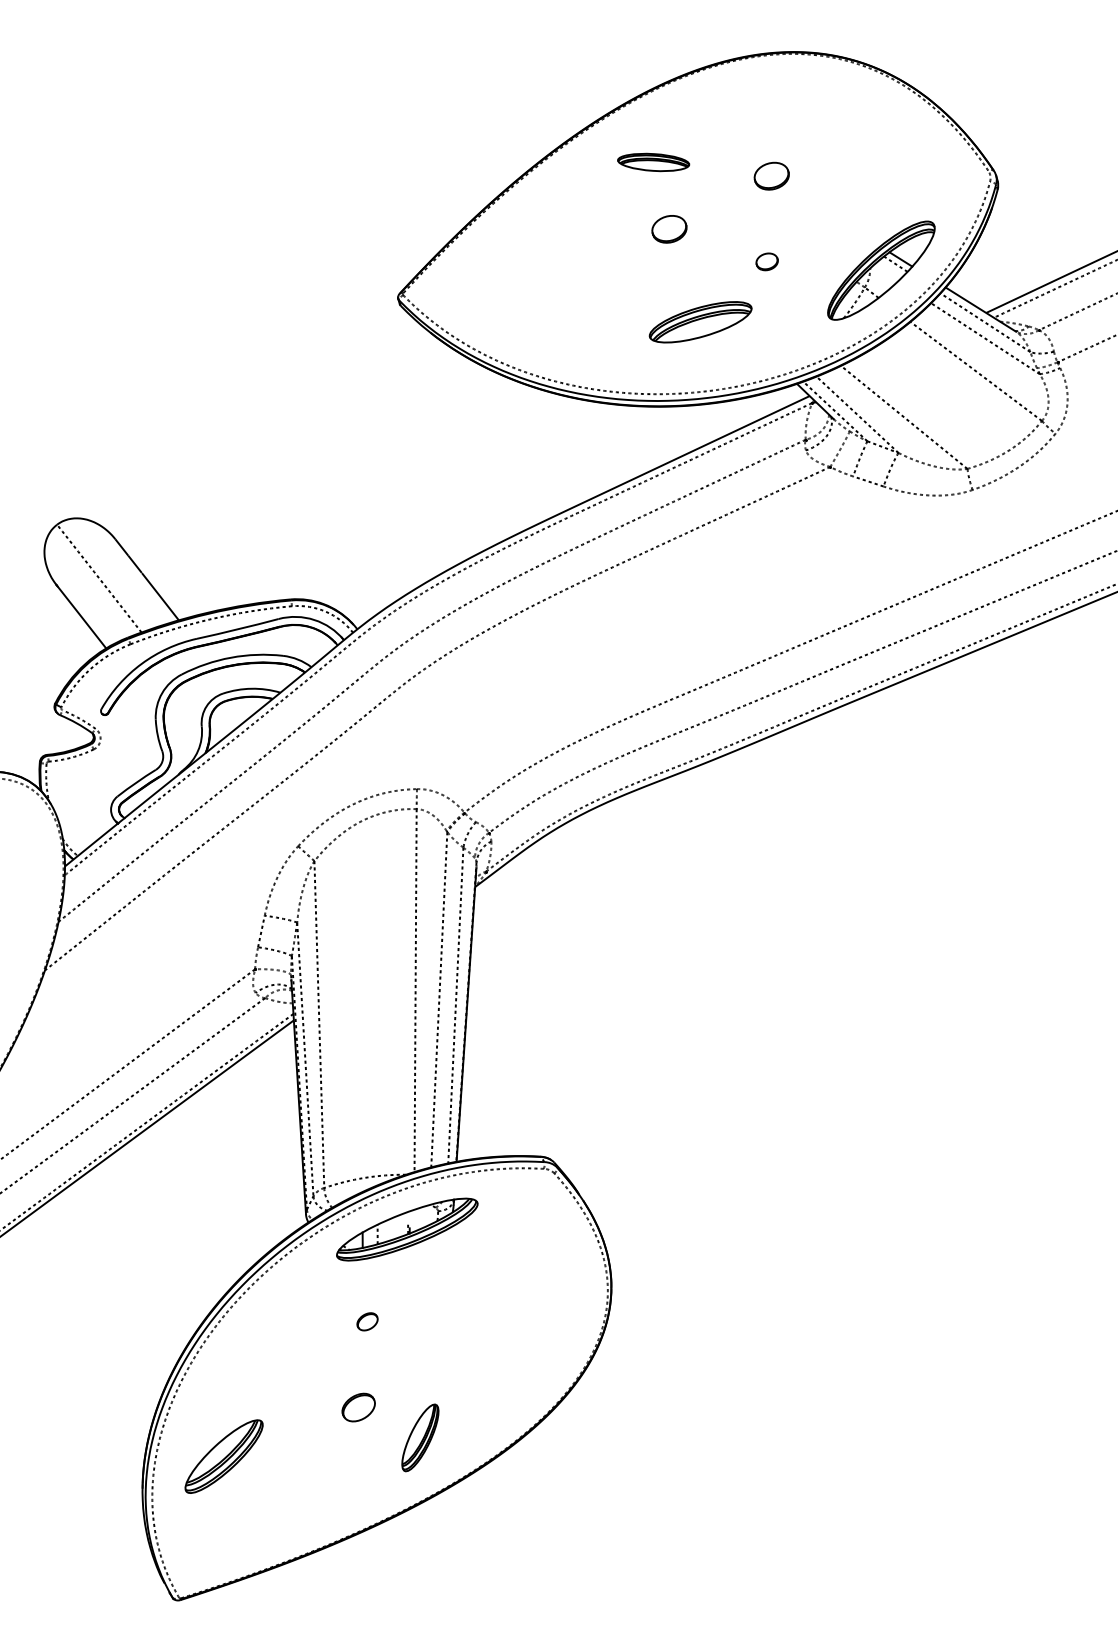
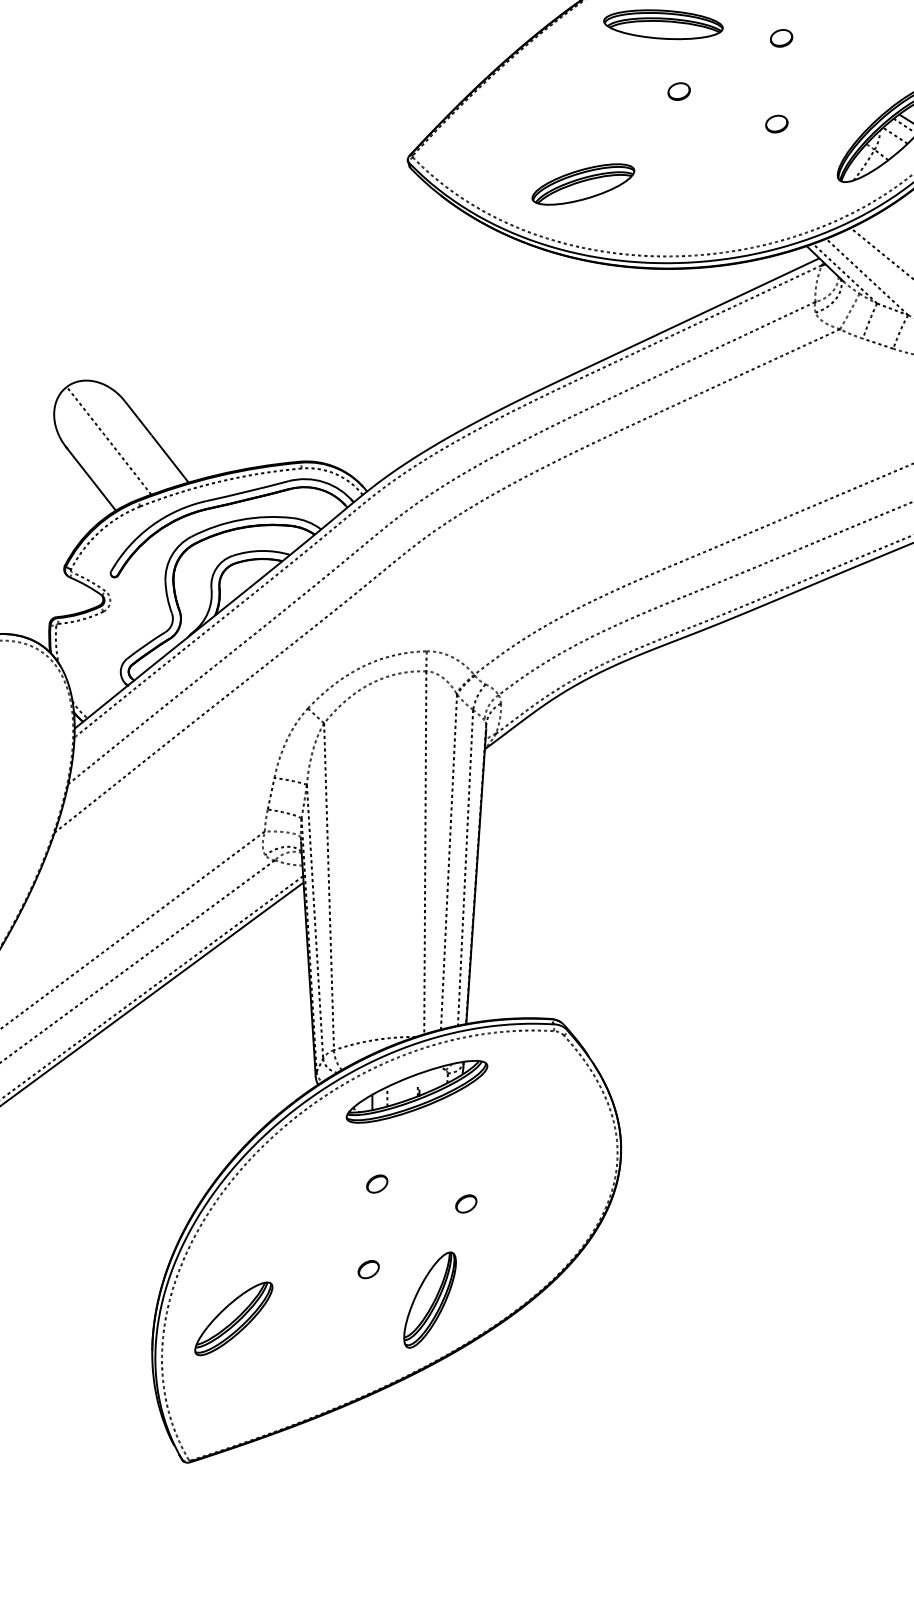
part: (653, 162) -> (663, 24), size x1.67
part: (771, 175) -> (781, 37), size x0.62
part: (669, 229) -> (679, 91), size x0.62
line: (885, 273) -> (895, 135), added
part: (700, 322) -> (583, 184), moved
part: (456, 1341) -> (466, 1203), added
part: (359, 1406) -> (369, 1268), size x0.62
part: (420, 1437) -> (430, 1299), size x1.43

